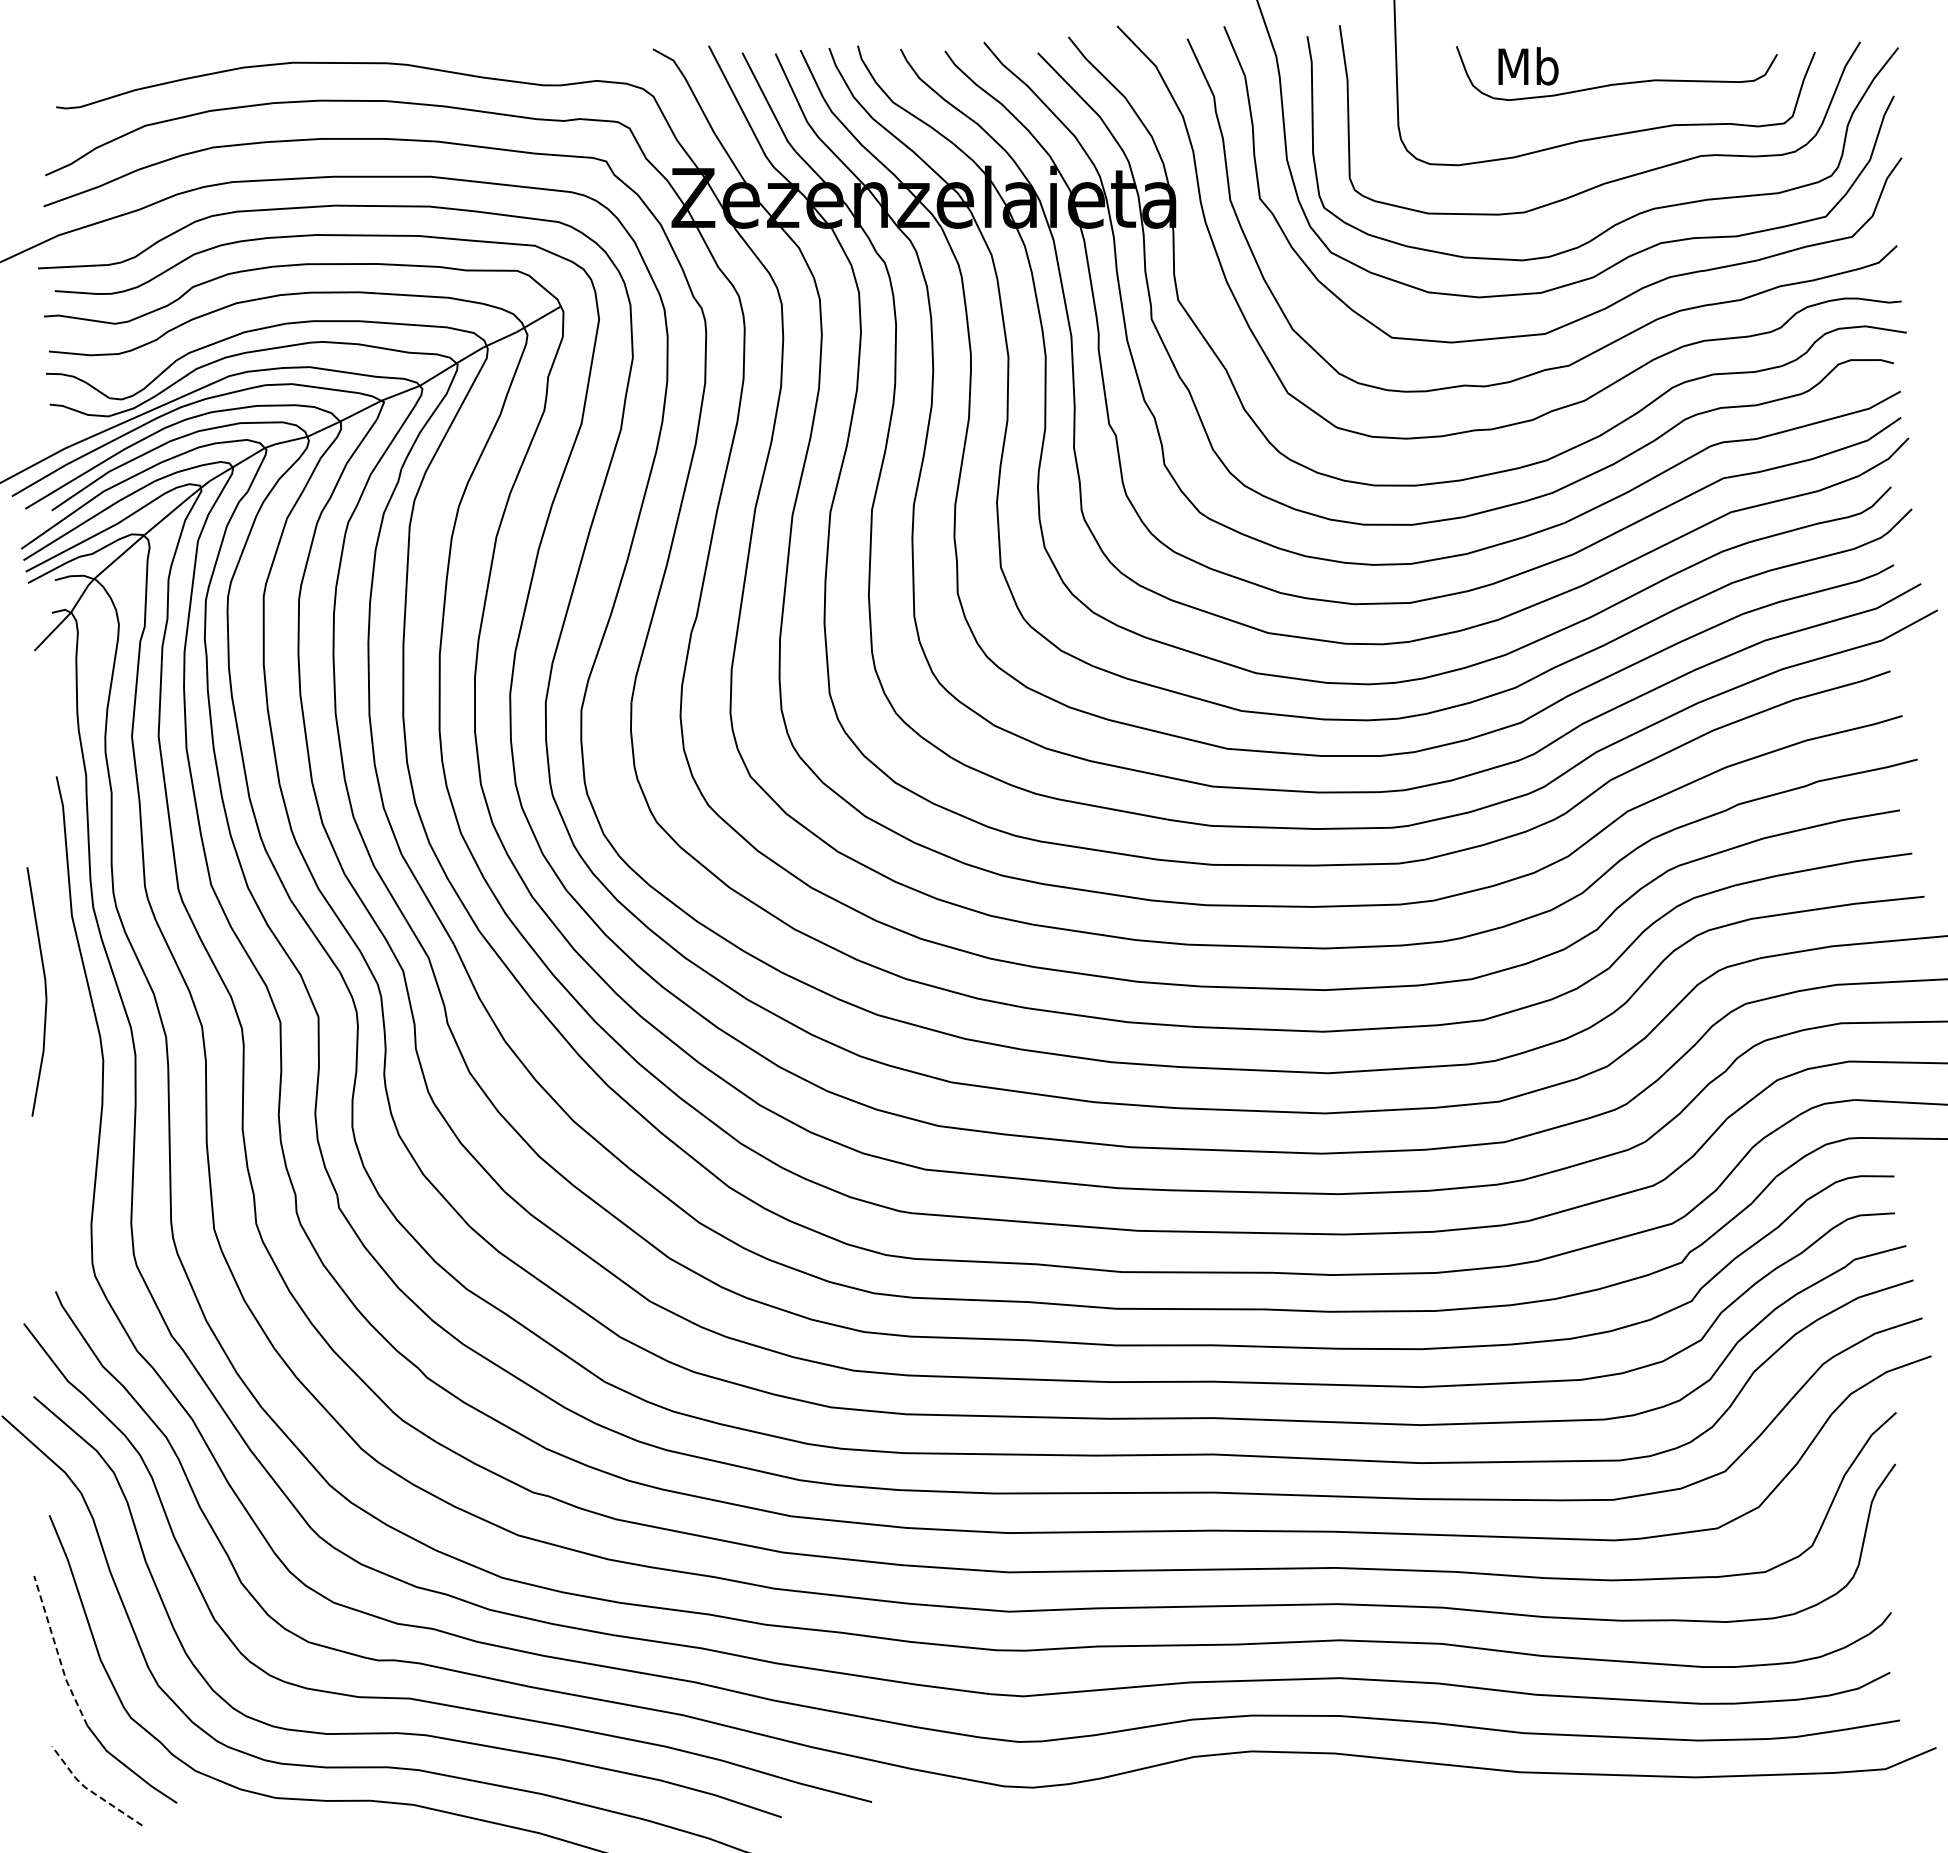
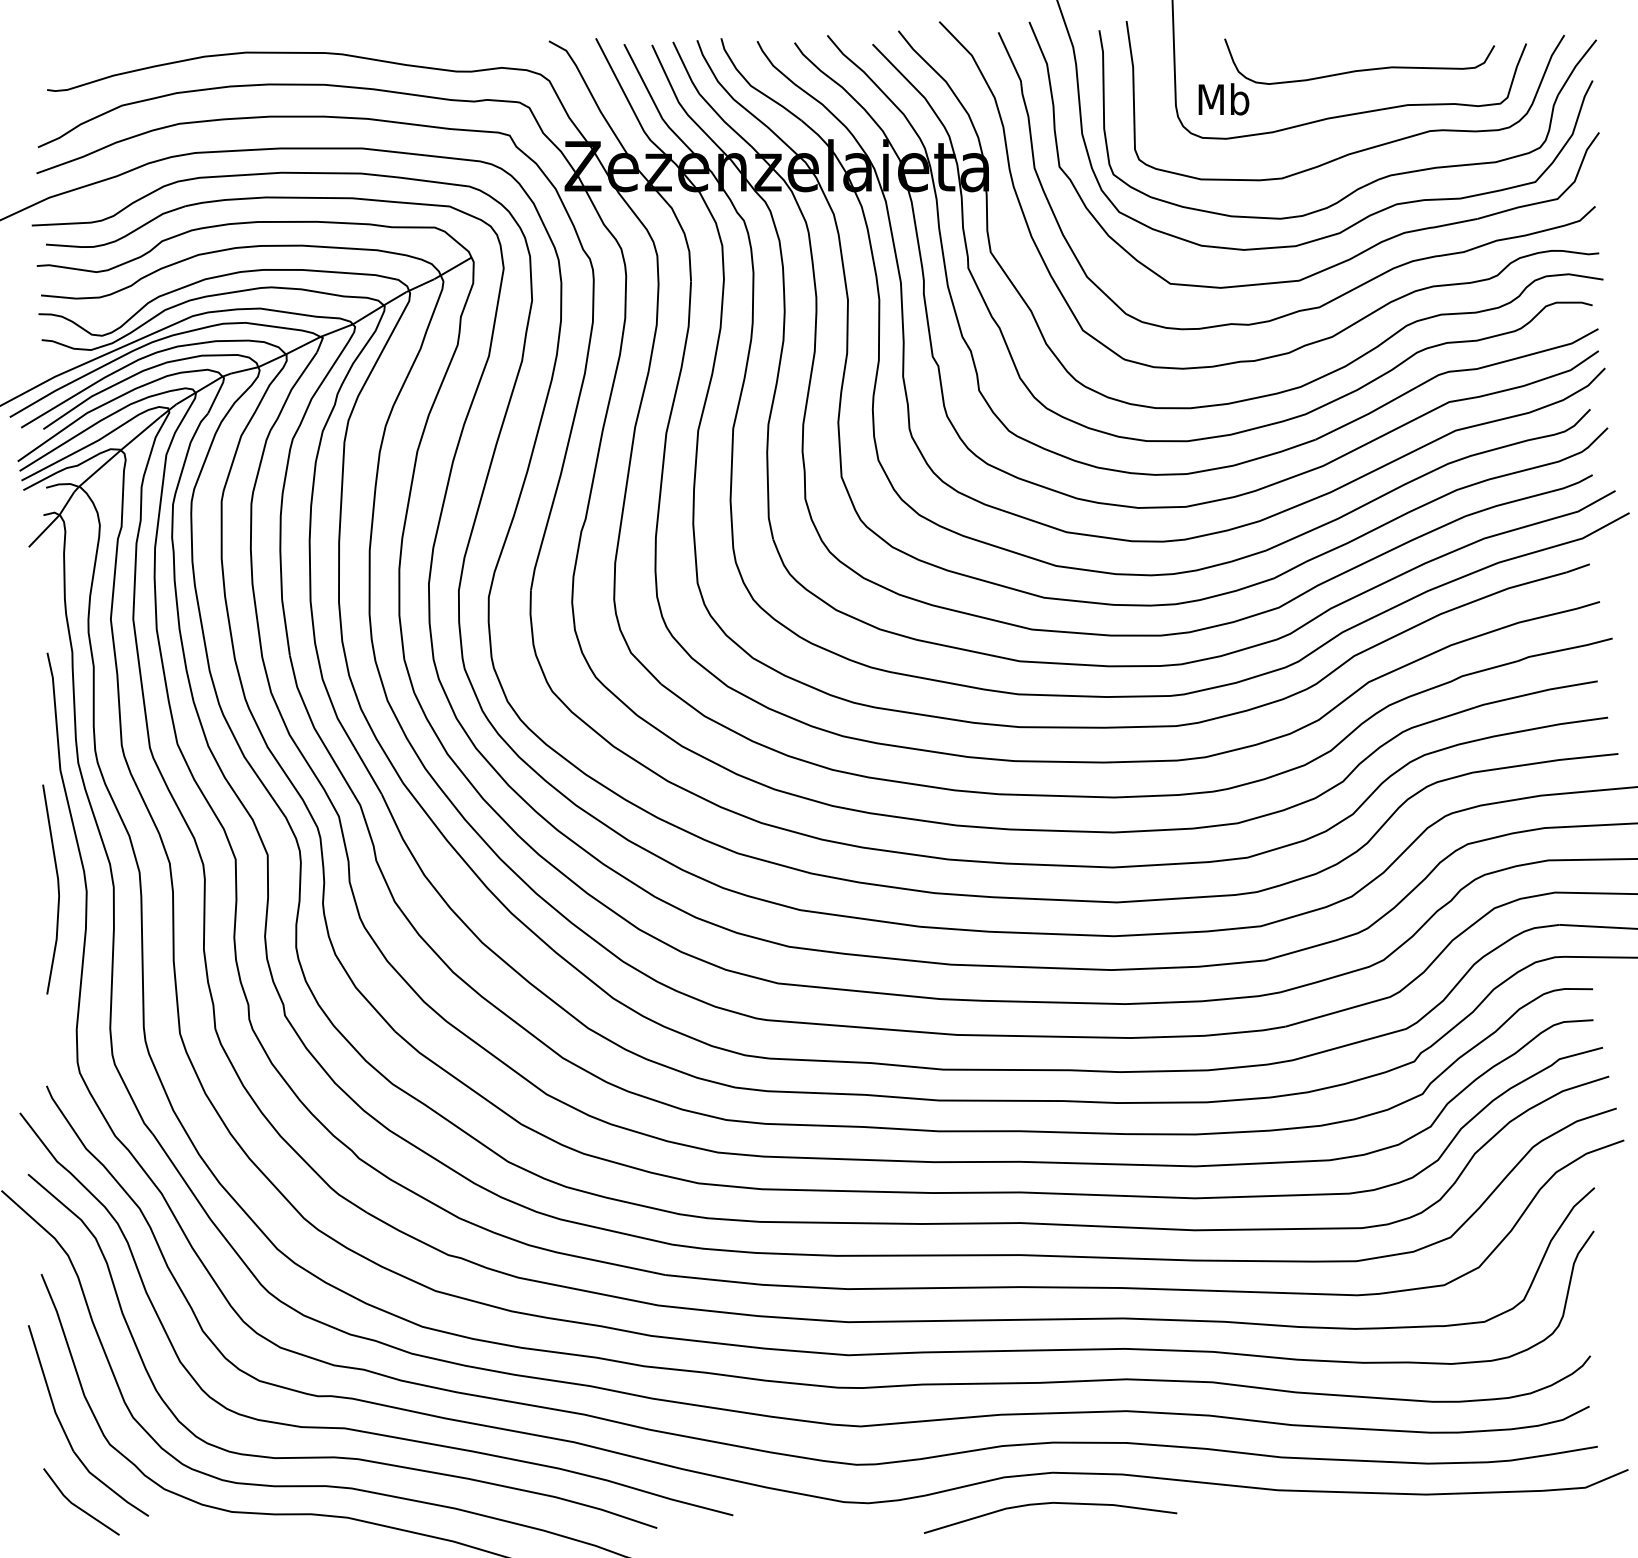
text: (1528, 66) -> (1223, 99), moved
line: (44, 987) -> (57, 885), moved
line: (57, 1652) -> (48, 1389), dashed -> solid
curve: (1248, 1788) -> (1049, 1503), added
line: (90, 1791) -> (75, 1506), dashed -> solid

